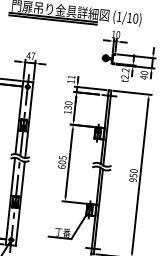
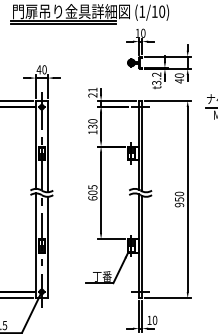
text: (33, 56) -> (44, 69), 47 -> 40
text: (125, 76) -> (157, 82), t2.2 -> t3.2
text: (70, 81) -> (92, 95), 11 -> 21

